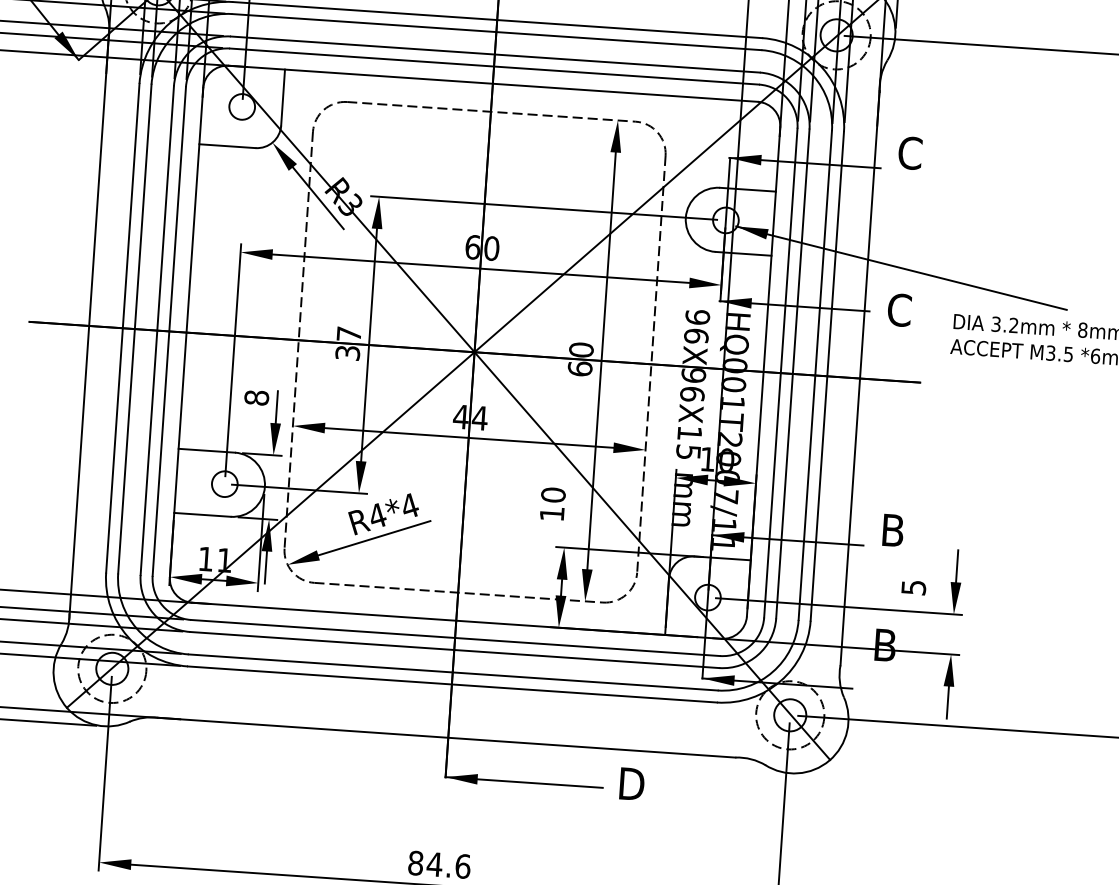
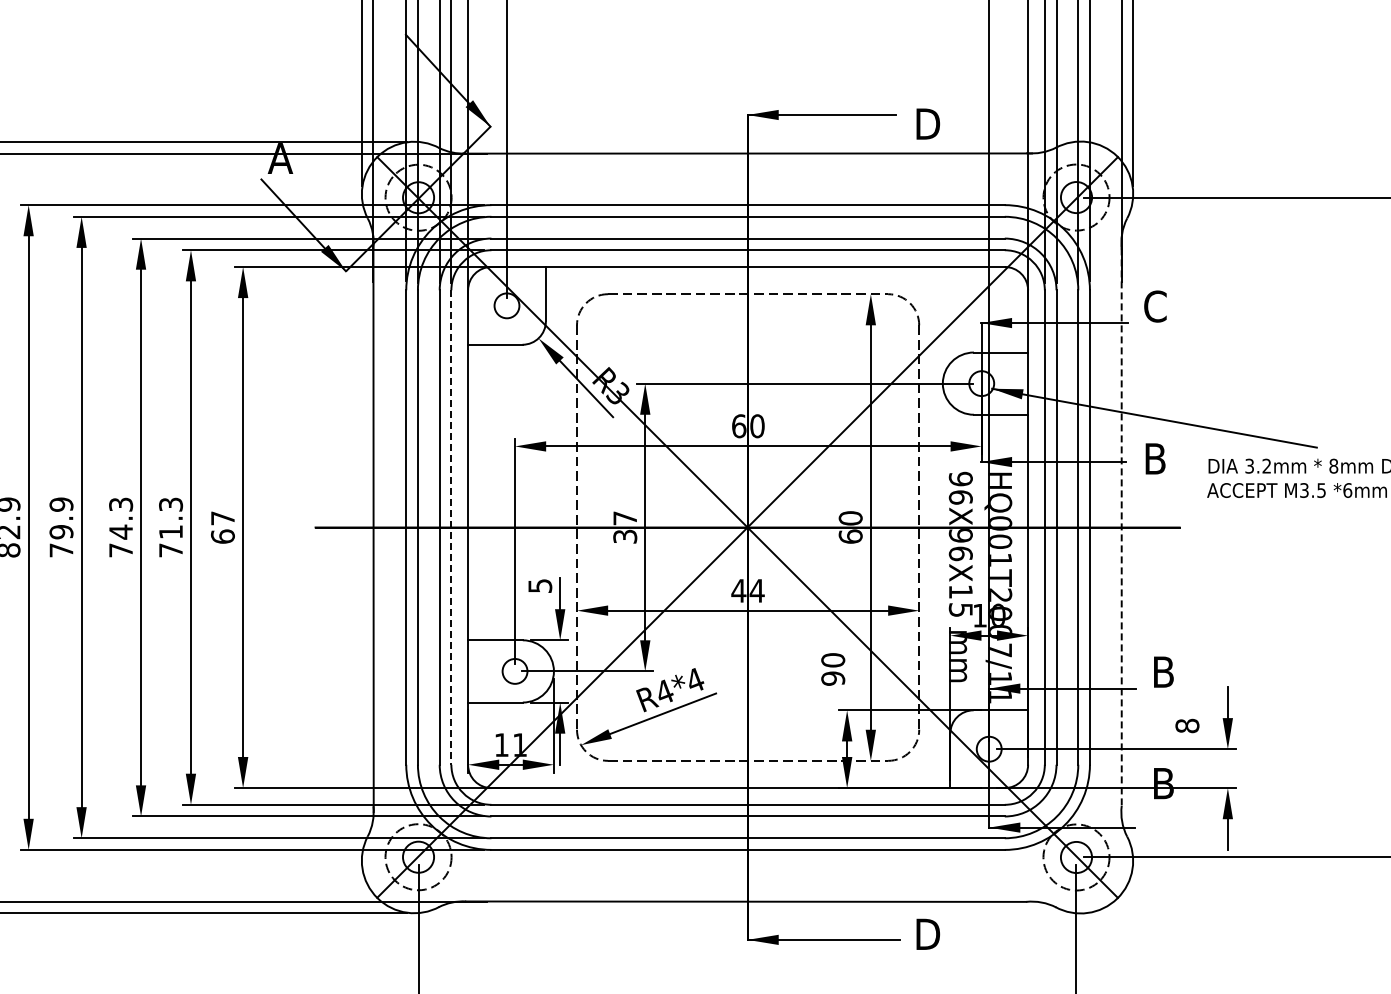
text: (899, 309) -> (1155, 458), C -> B
line: (169, 332) -> (451, 528), solid -> dashed
line: (859, 378) -> (1121, 527), solid -> dashed
text: (257, 397) -> (540, 585), 8 -> 5
text: (552, 513) -> (833, 678), 10 -> 90
text: (913, 587) -> (1187, 725), 5 -> 8

